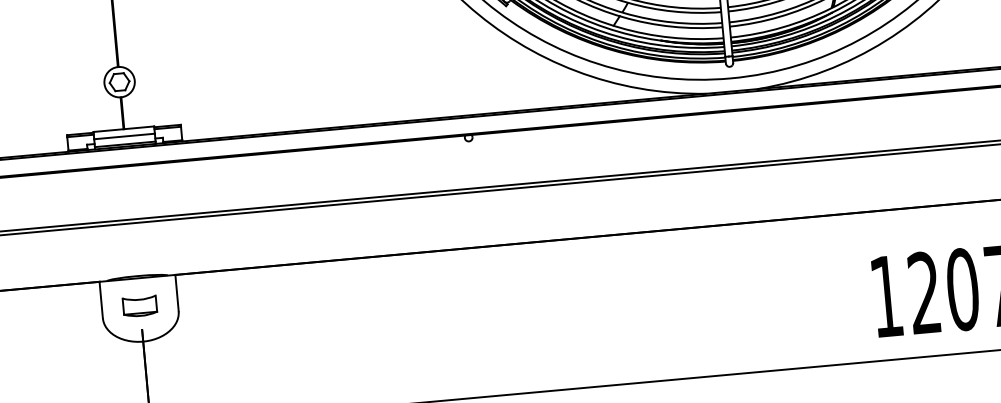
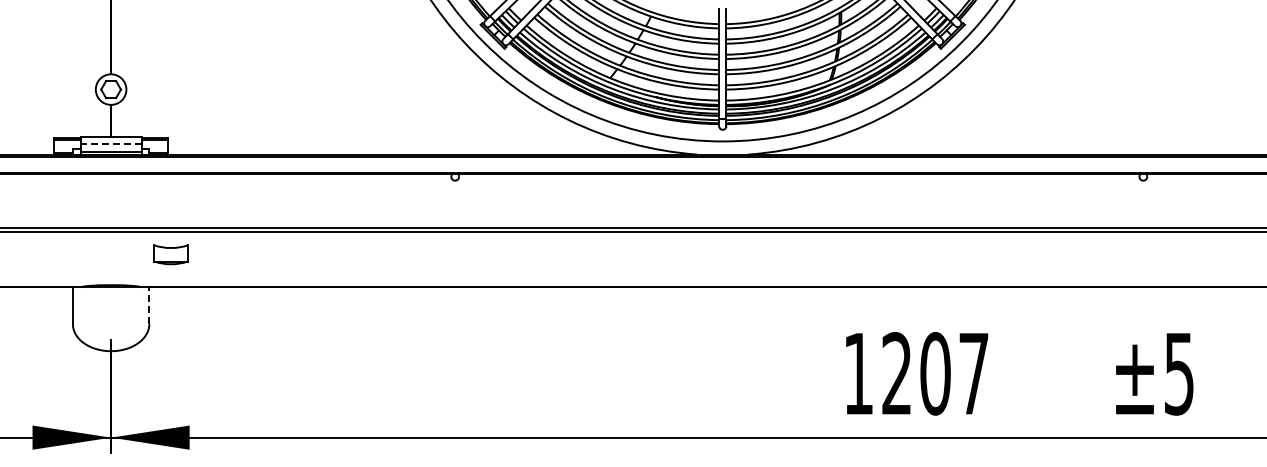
line: (124, 136) -> (111, 144), solid -> dashed
line: (177, 292) -> (149, 305), solid -> dashed
part: (139, 306) -> (170, 254), moved

